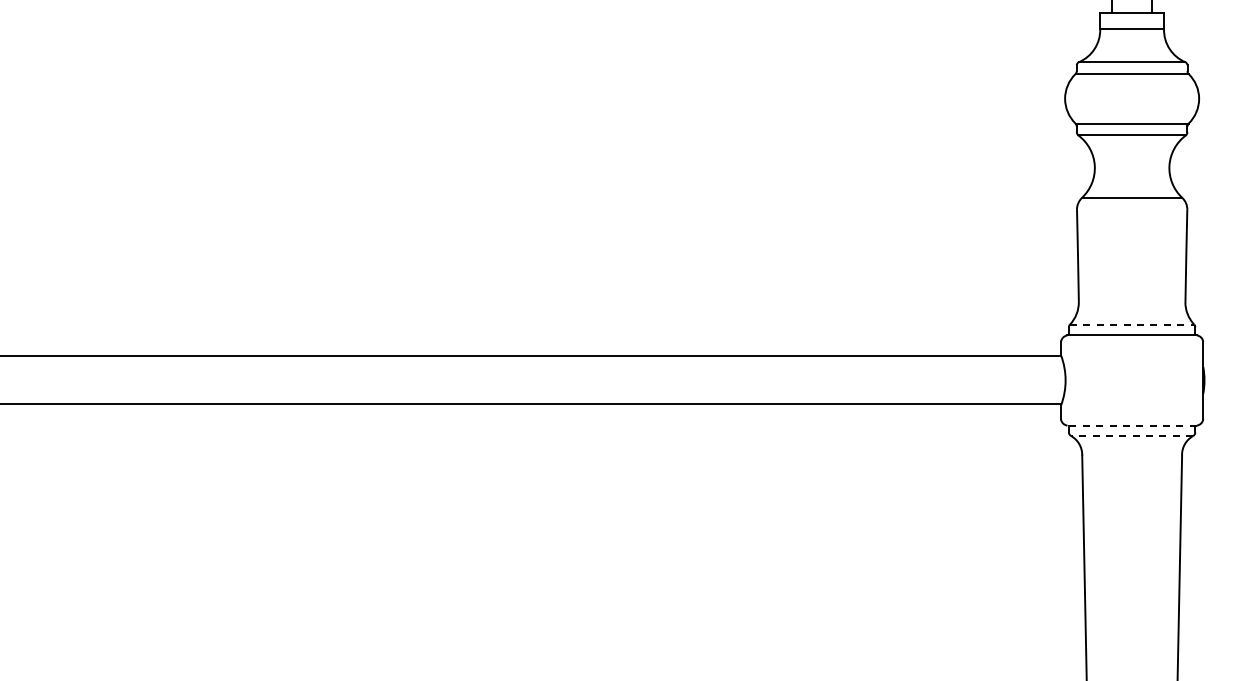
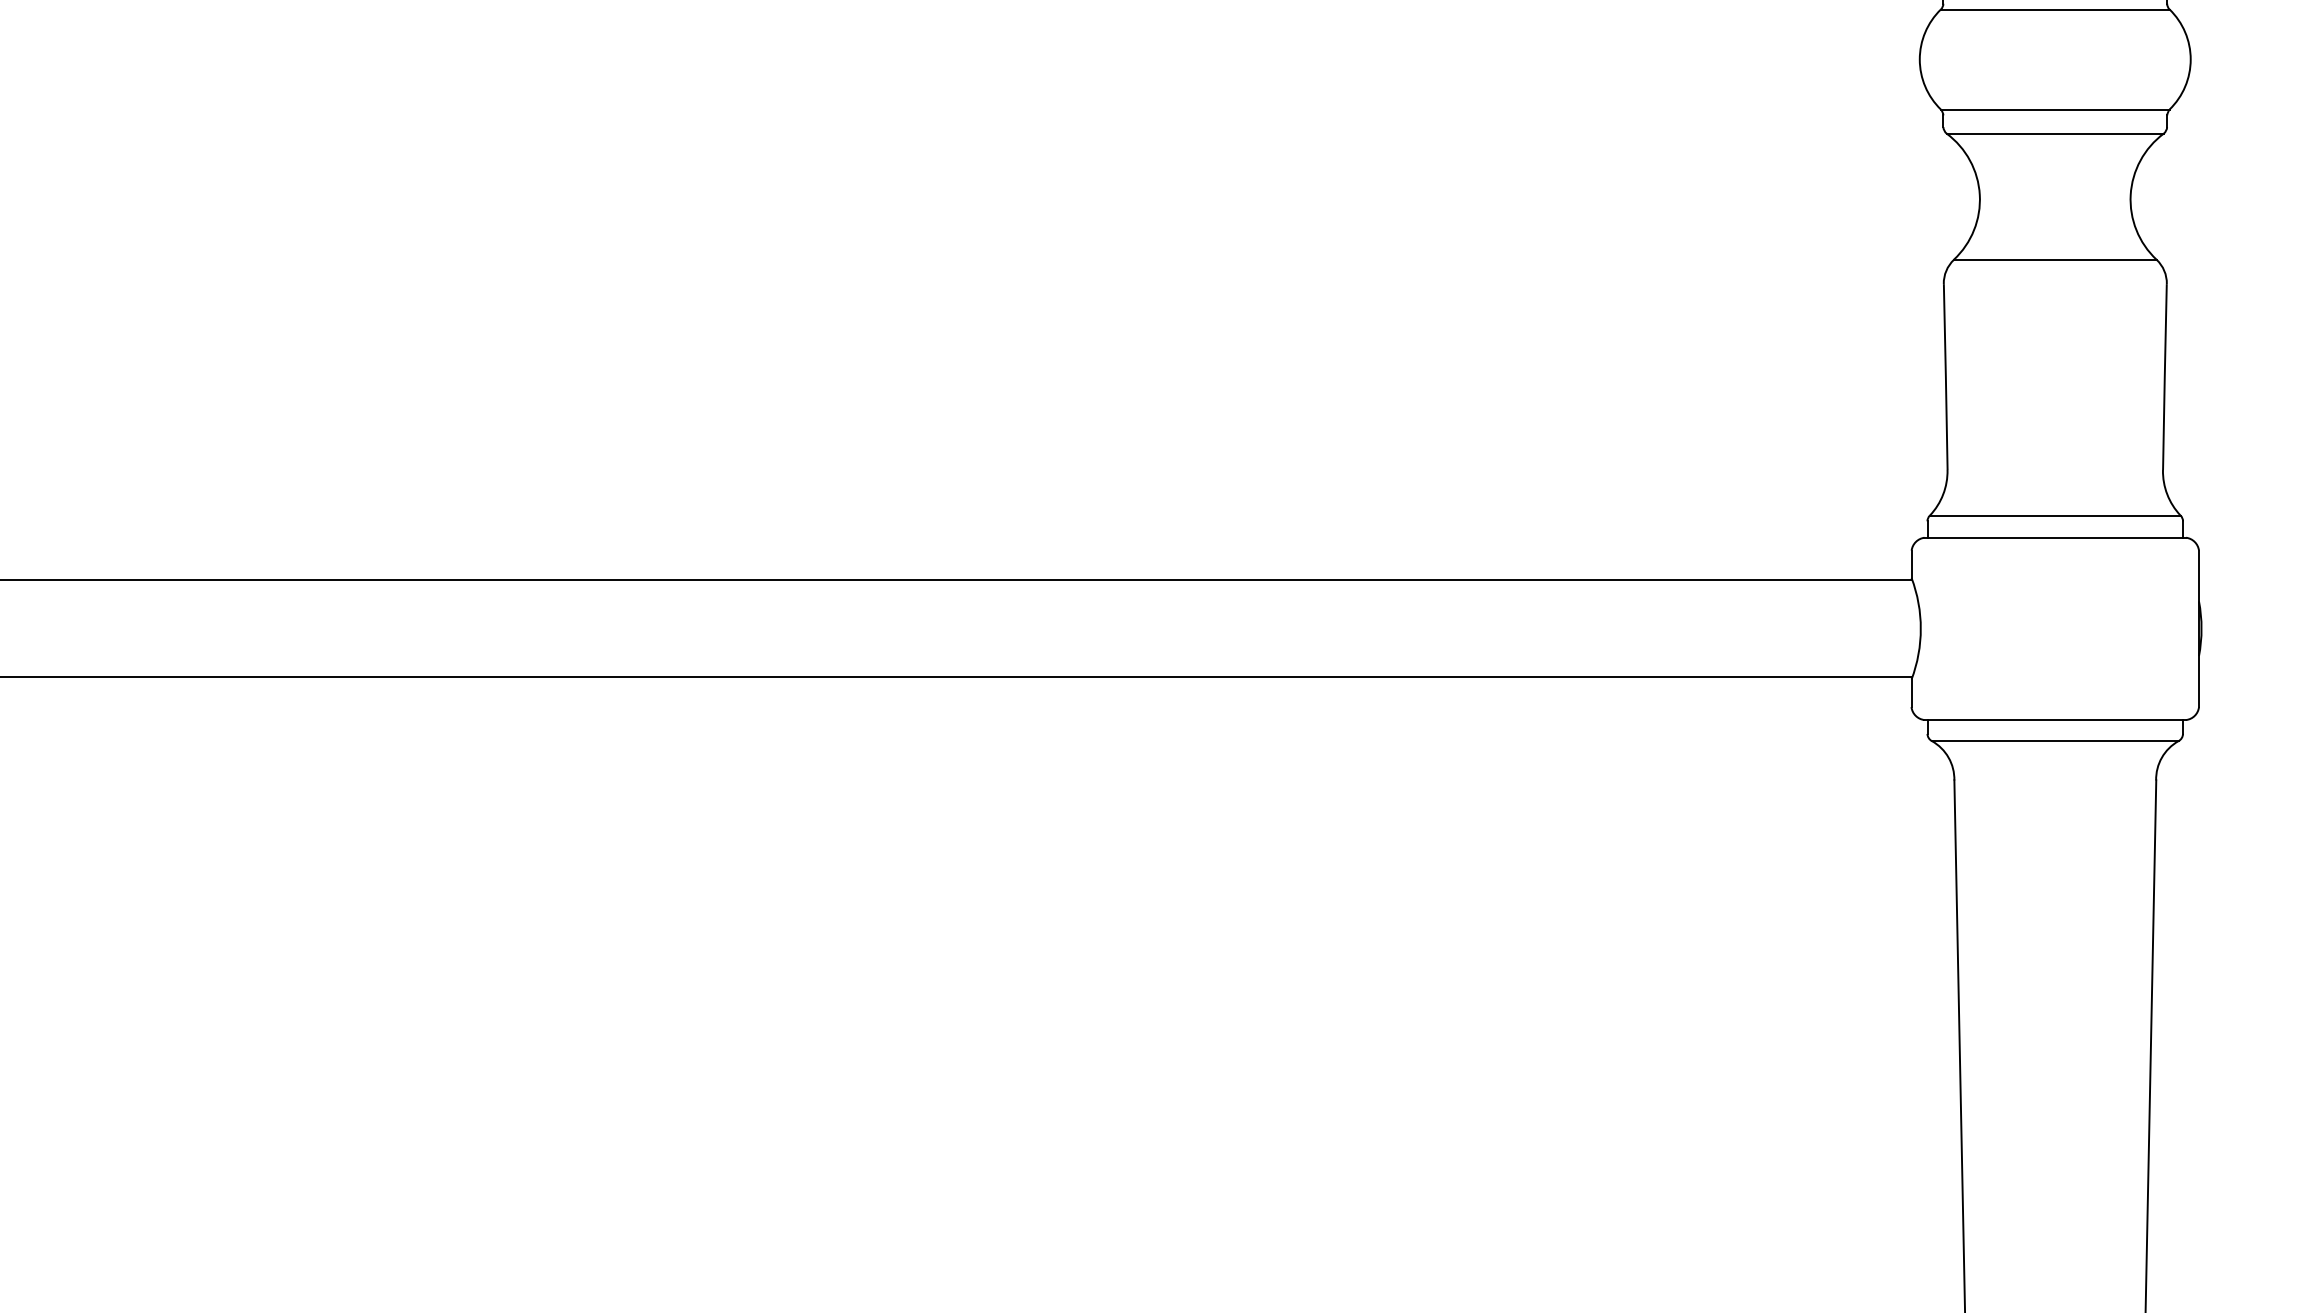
line: (1132, 324) -> (2056, 515), dashed -> solid
line: (1132, 425) -> (2056, 719), dashed -> solid
line: (1131, 436) -> (2053, 742), dashed -> solid

